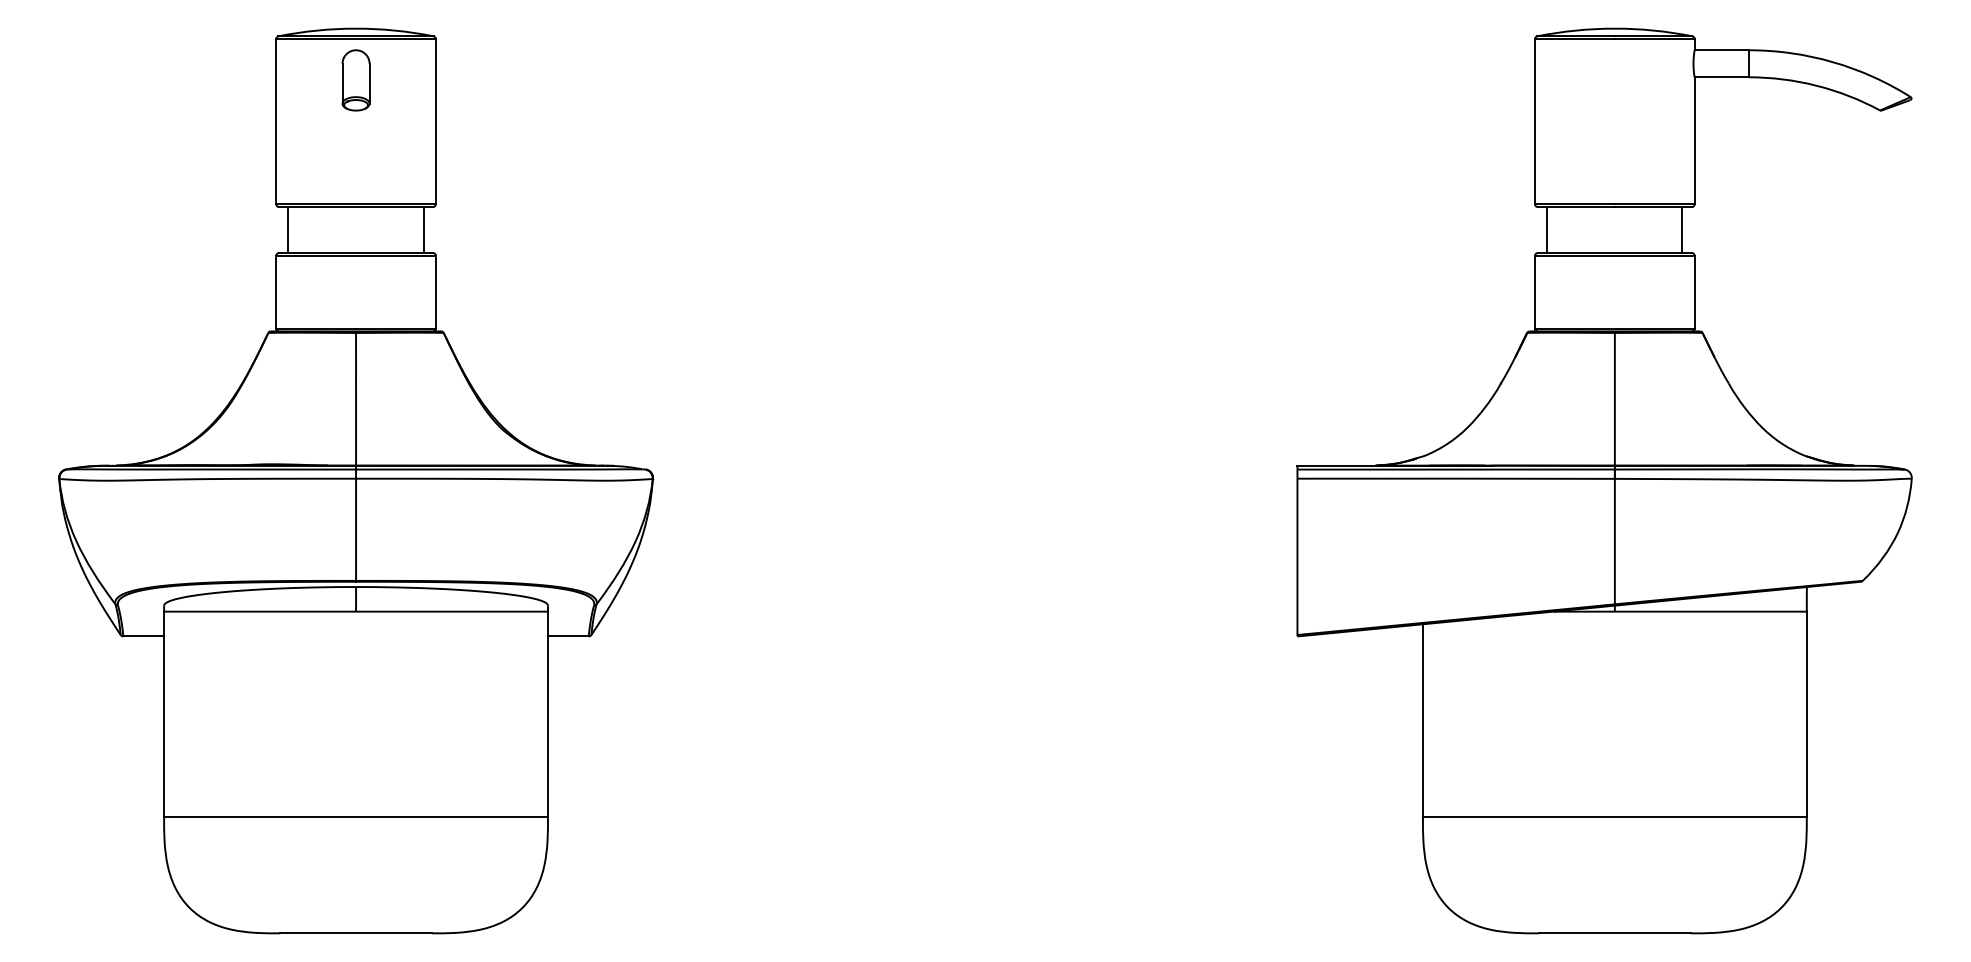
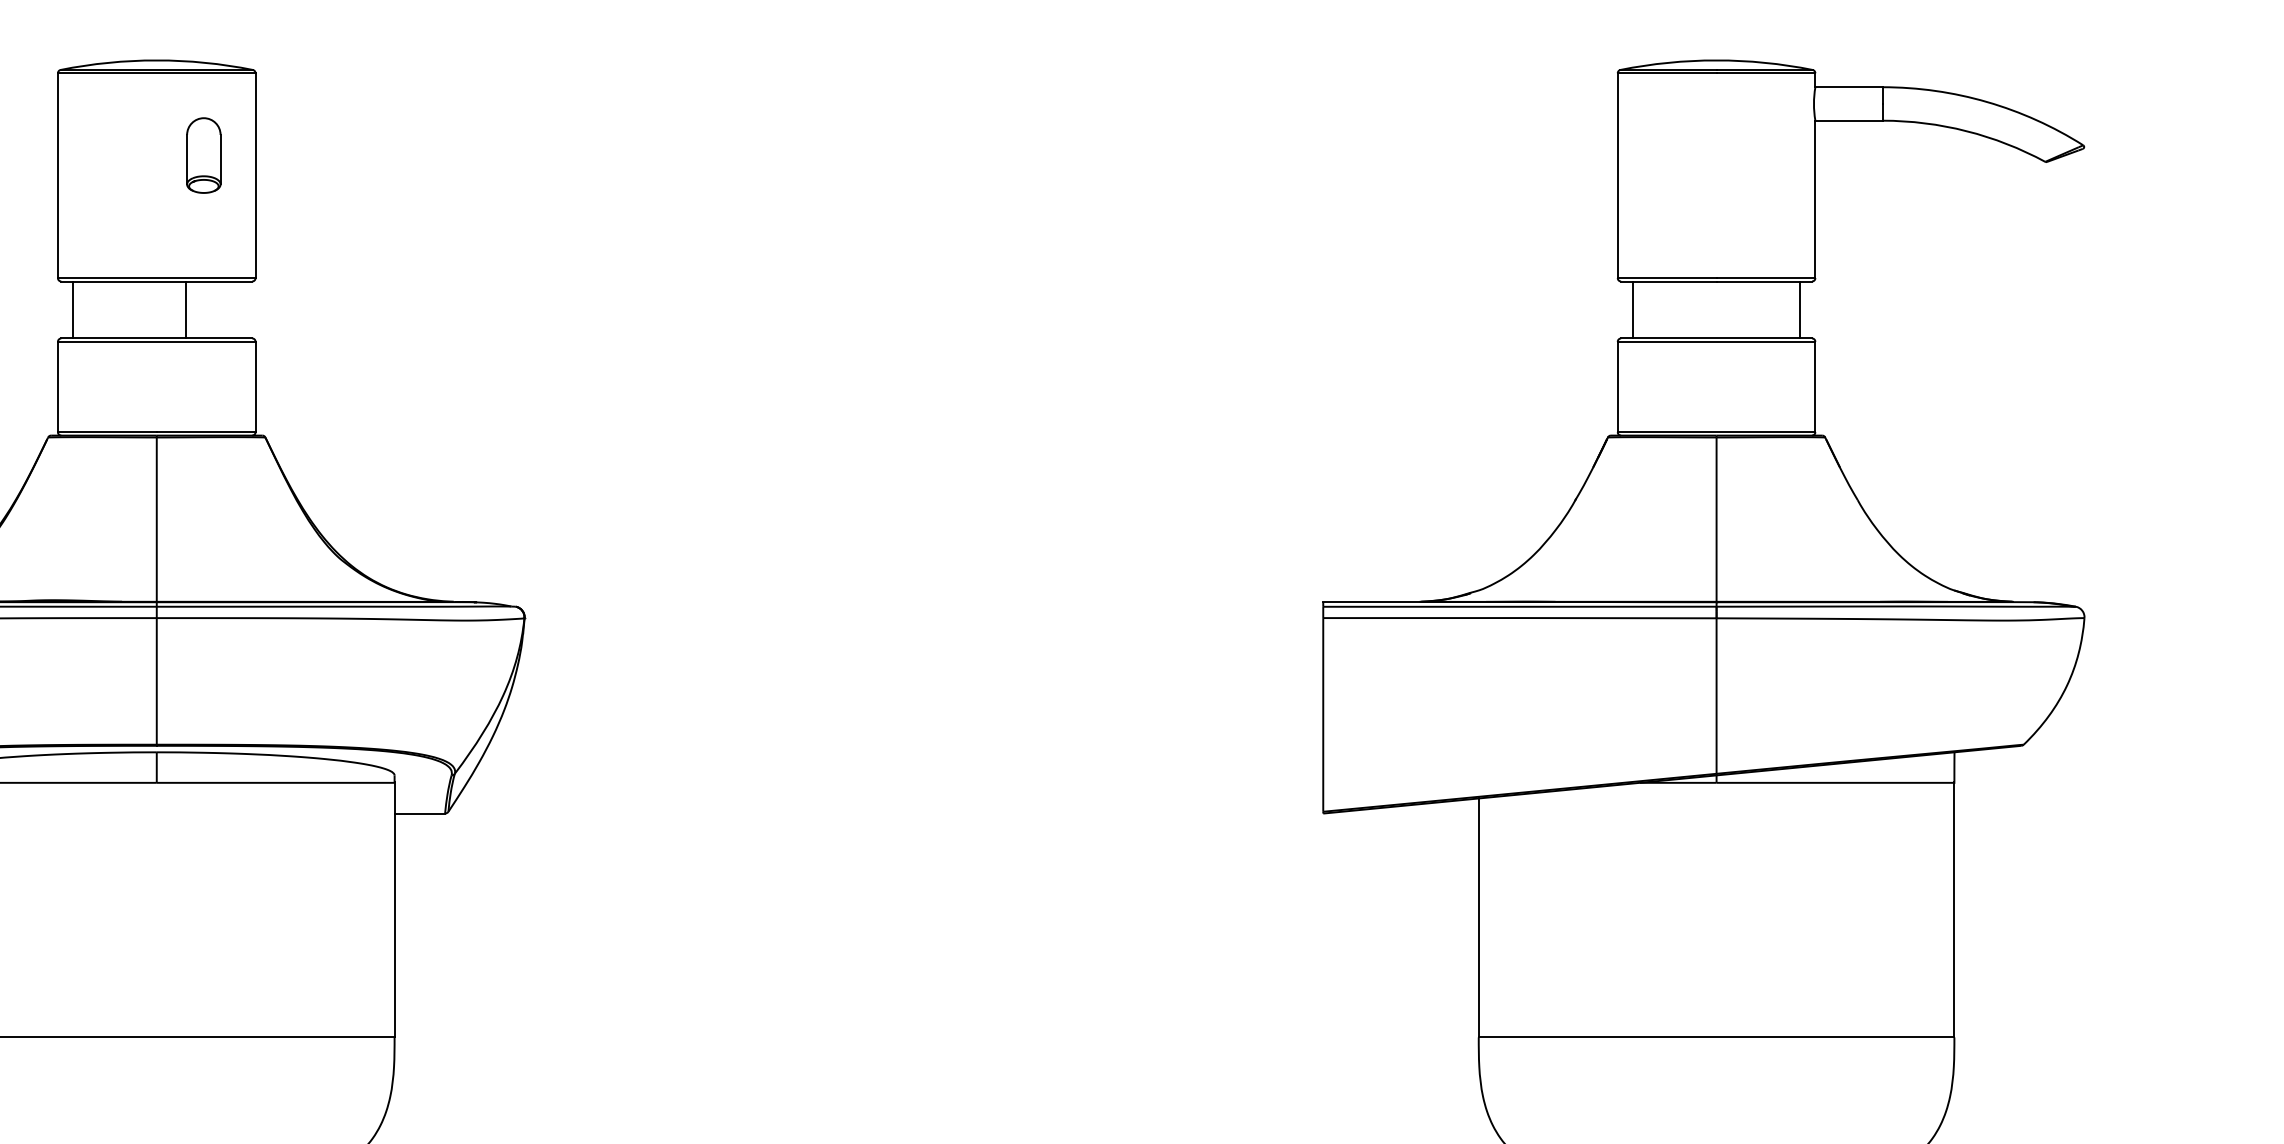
part: (355, 80) -> (203, 155), moved
line: (423, 230) -> (185, 310), moved

